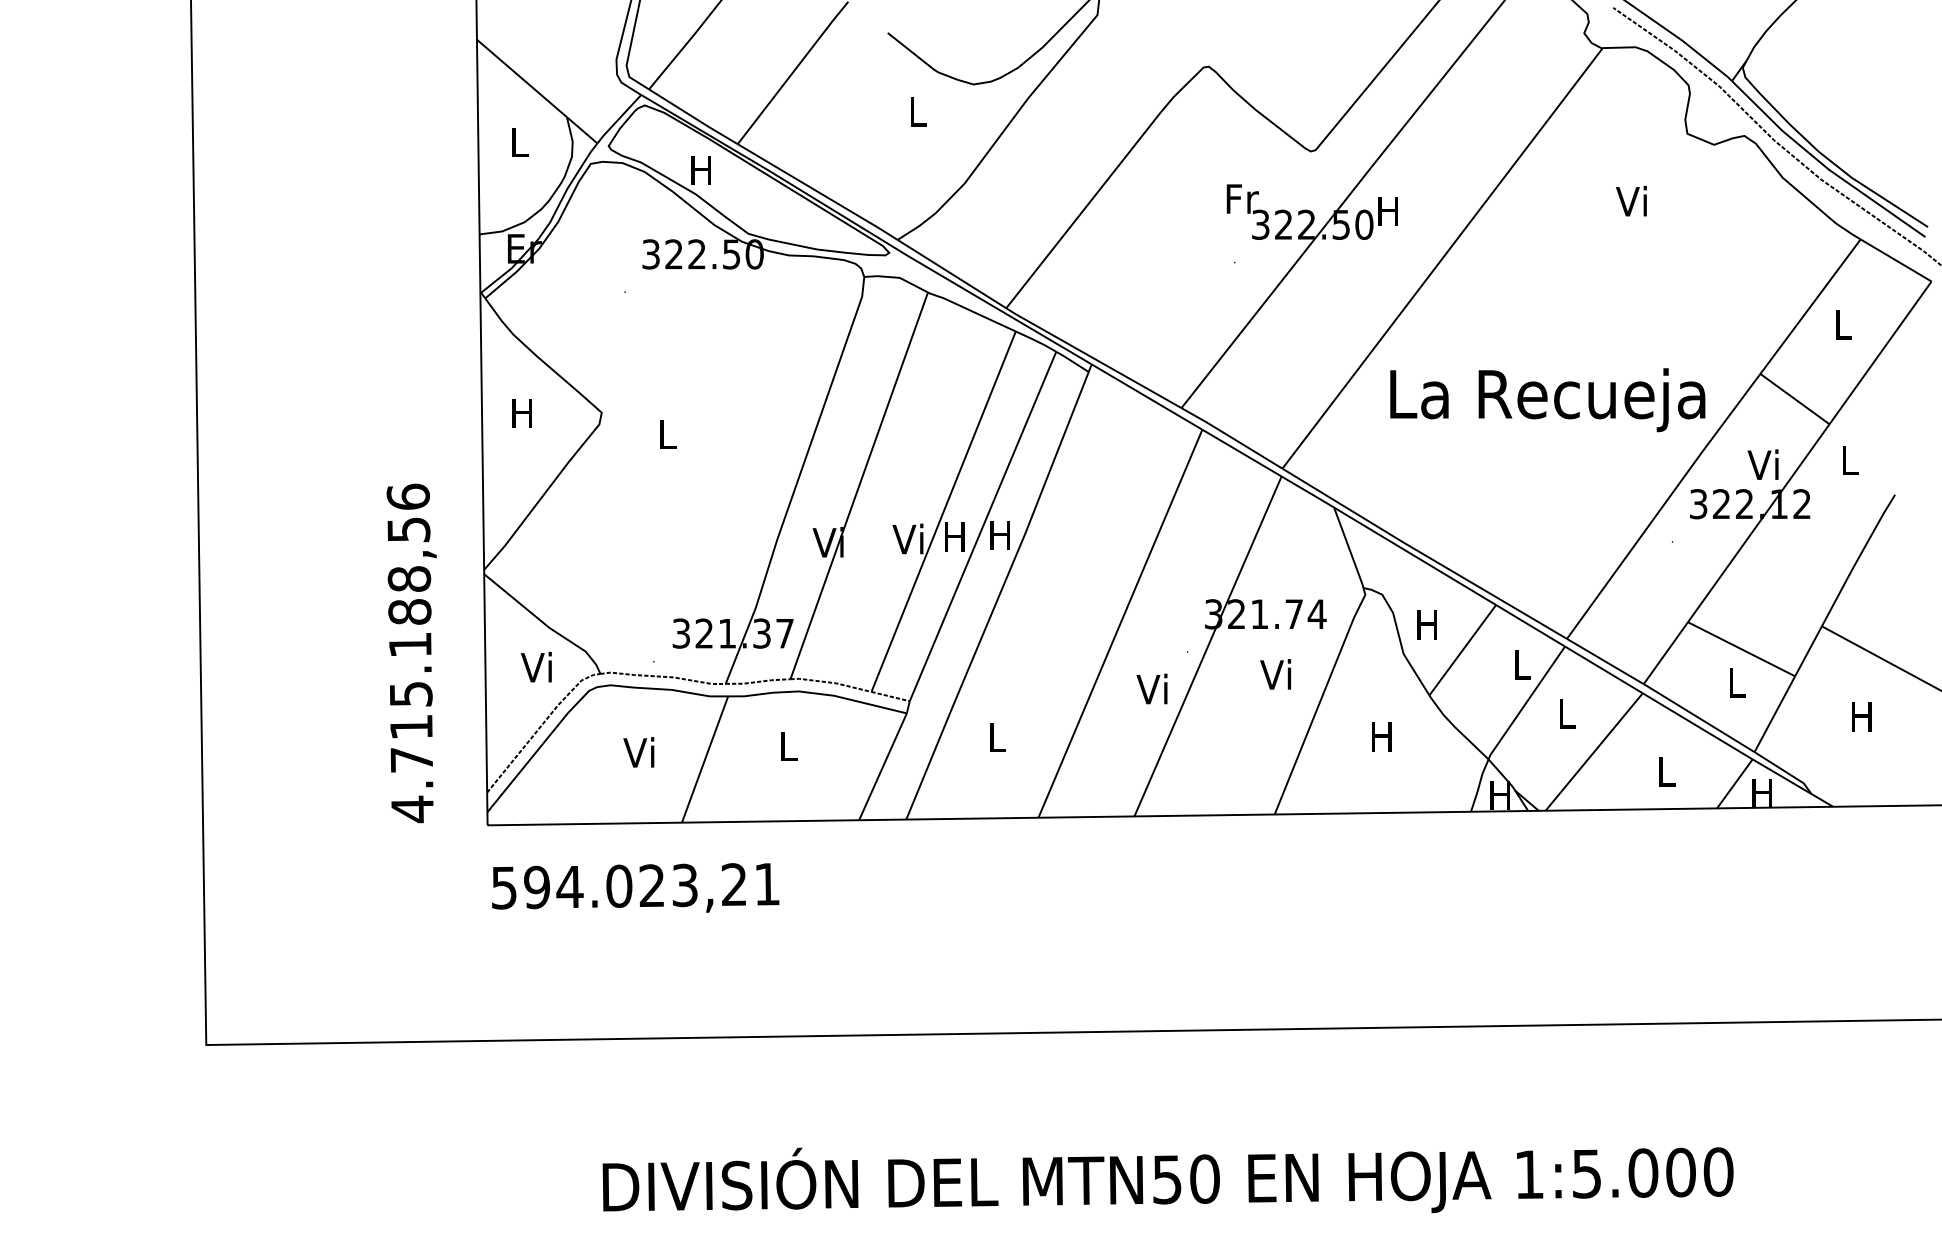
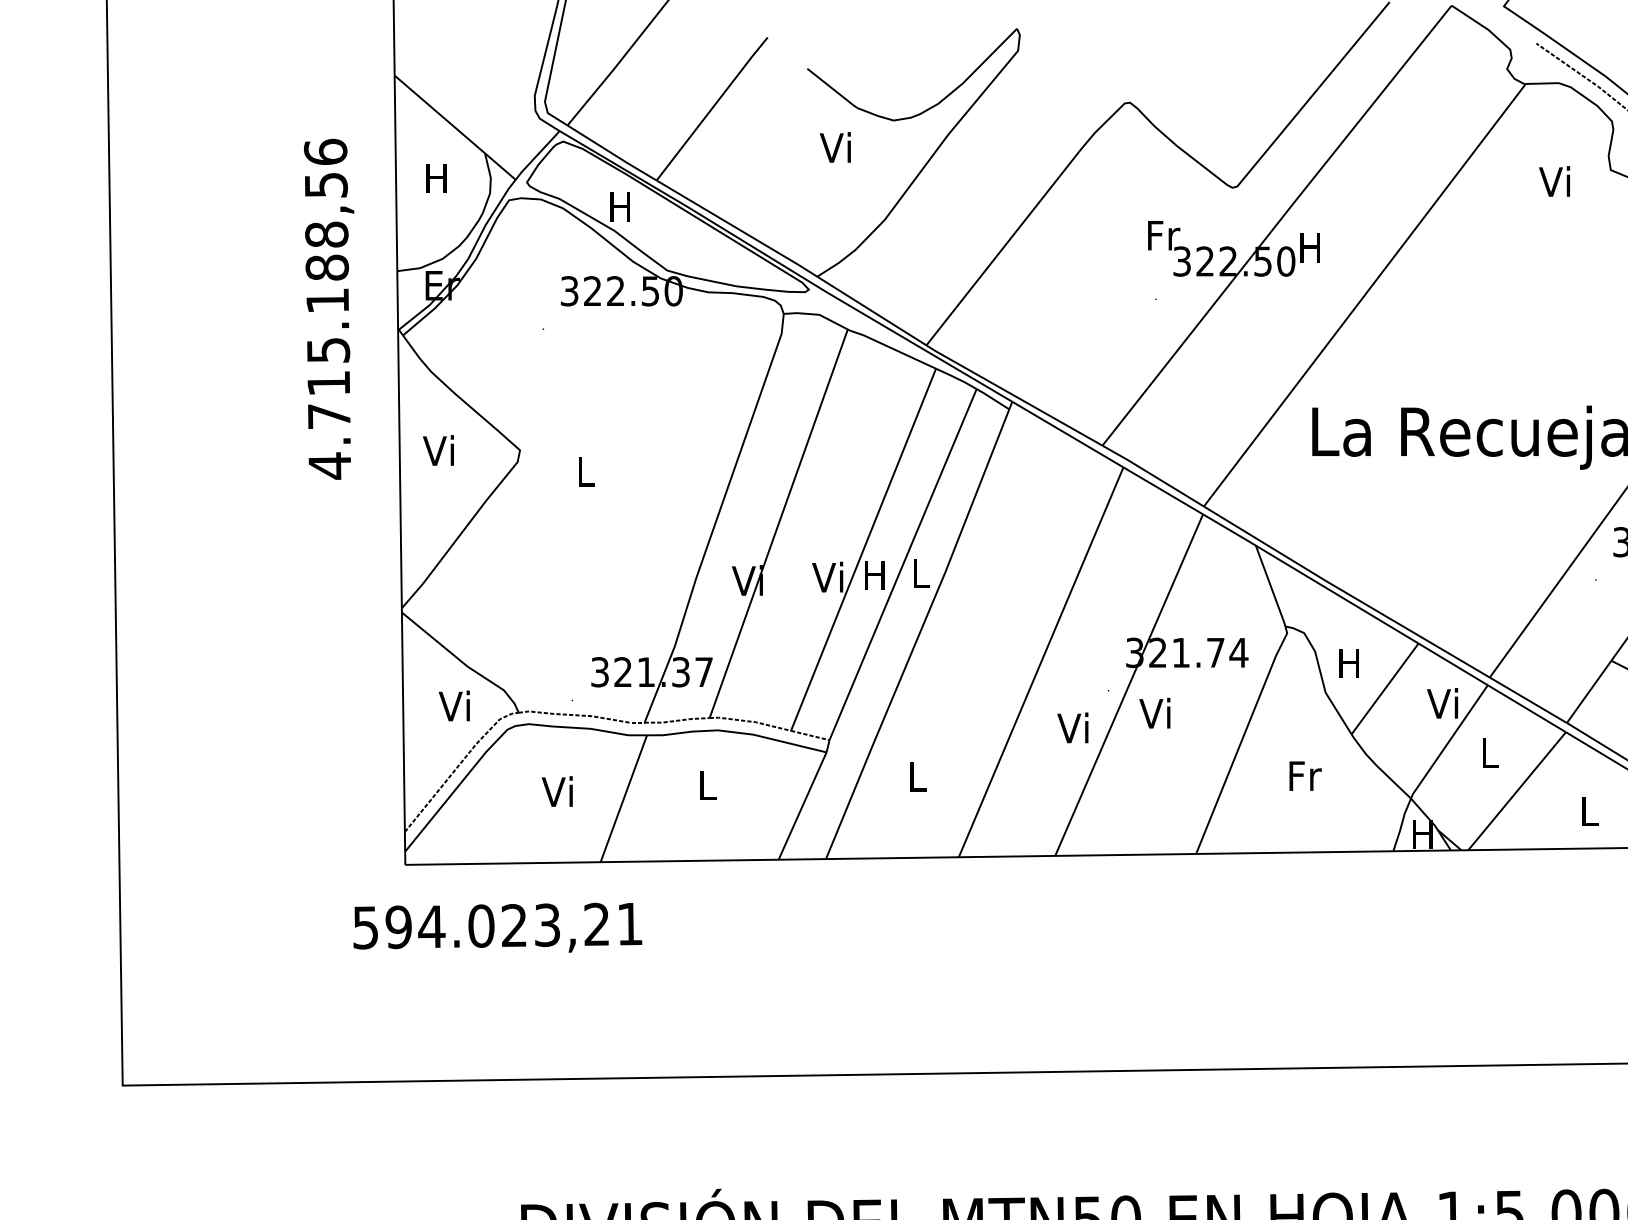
text: (915, 111) -> (835, 147), L -> Vi
text: (518, 142) -> (436, 178), L -> H
text: (1631, 200) -> (1554, 180), moved
text: (520, 412) -> (438, 450), H -> Vi
text: (999, 535) -> (919, 573), H -> L
text: (411, 653) -> (328, 309), moved
text: (1519, 664) -> (1442, 703), L -> Vi
text: (1275, 674) -> (1154, 713), moved
text: (1383, 736) -> (1305, 775), H -> Fr
text: (635, 887) -> (497, 927), moved

